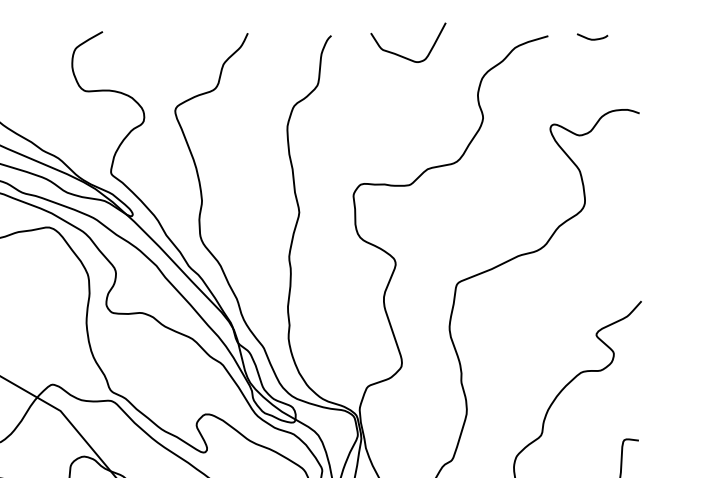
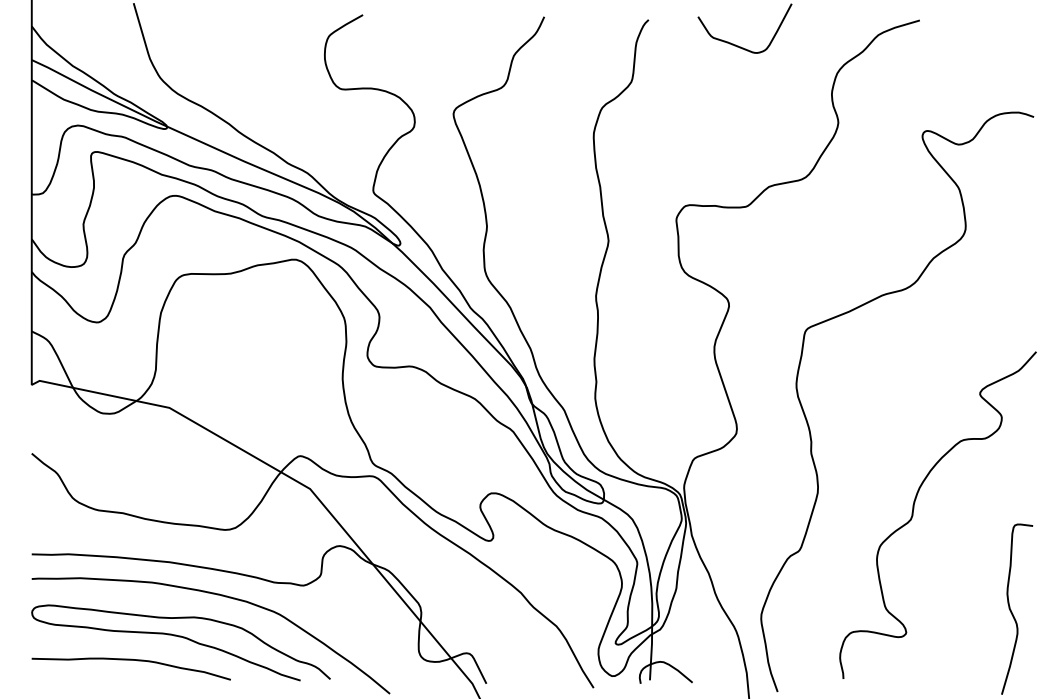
curve: (591, 38) -> (973, 23), removed

